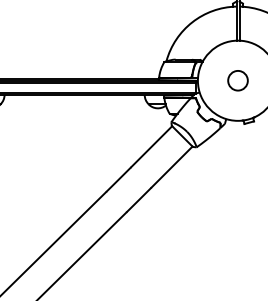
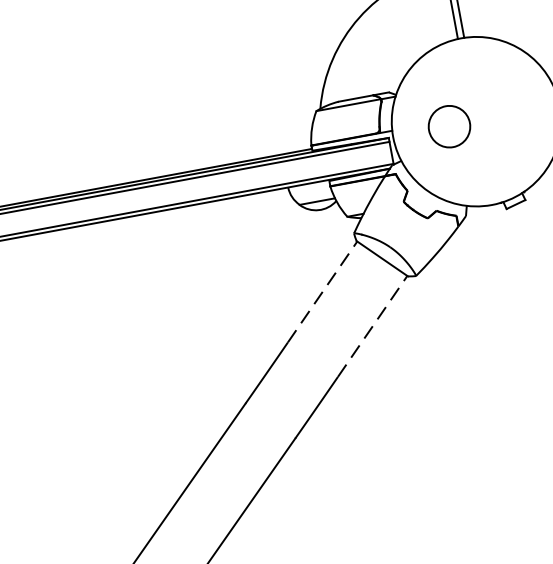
circle: (237, 80) -> (448, 126), moved
line: (151, 146) -> (322, 291), solid -> dashed
line: (172, 167) -> (373, 327), solid -> dashed

